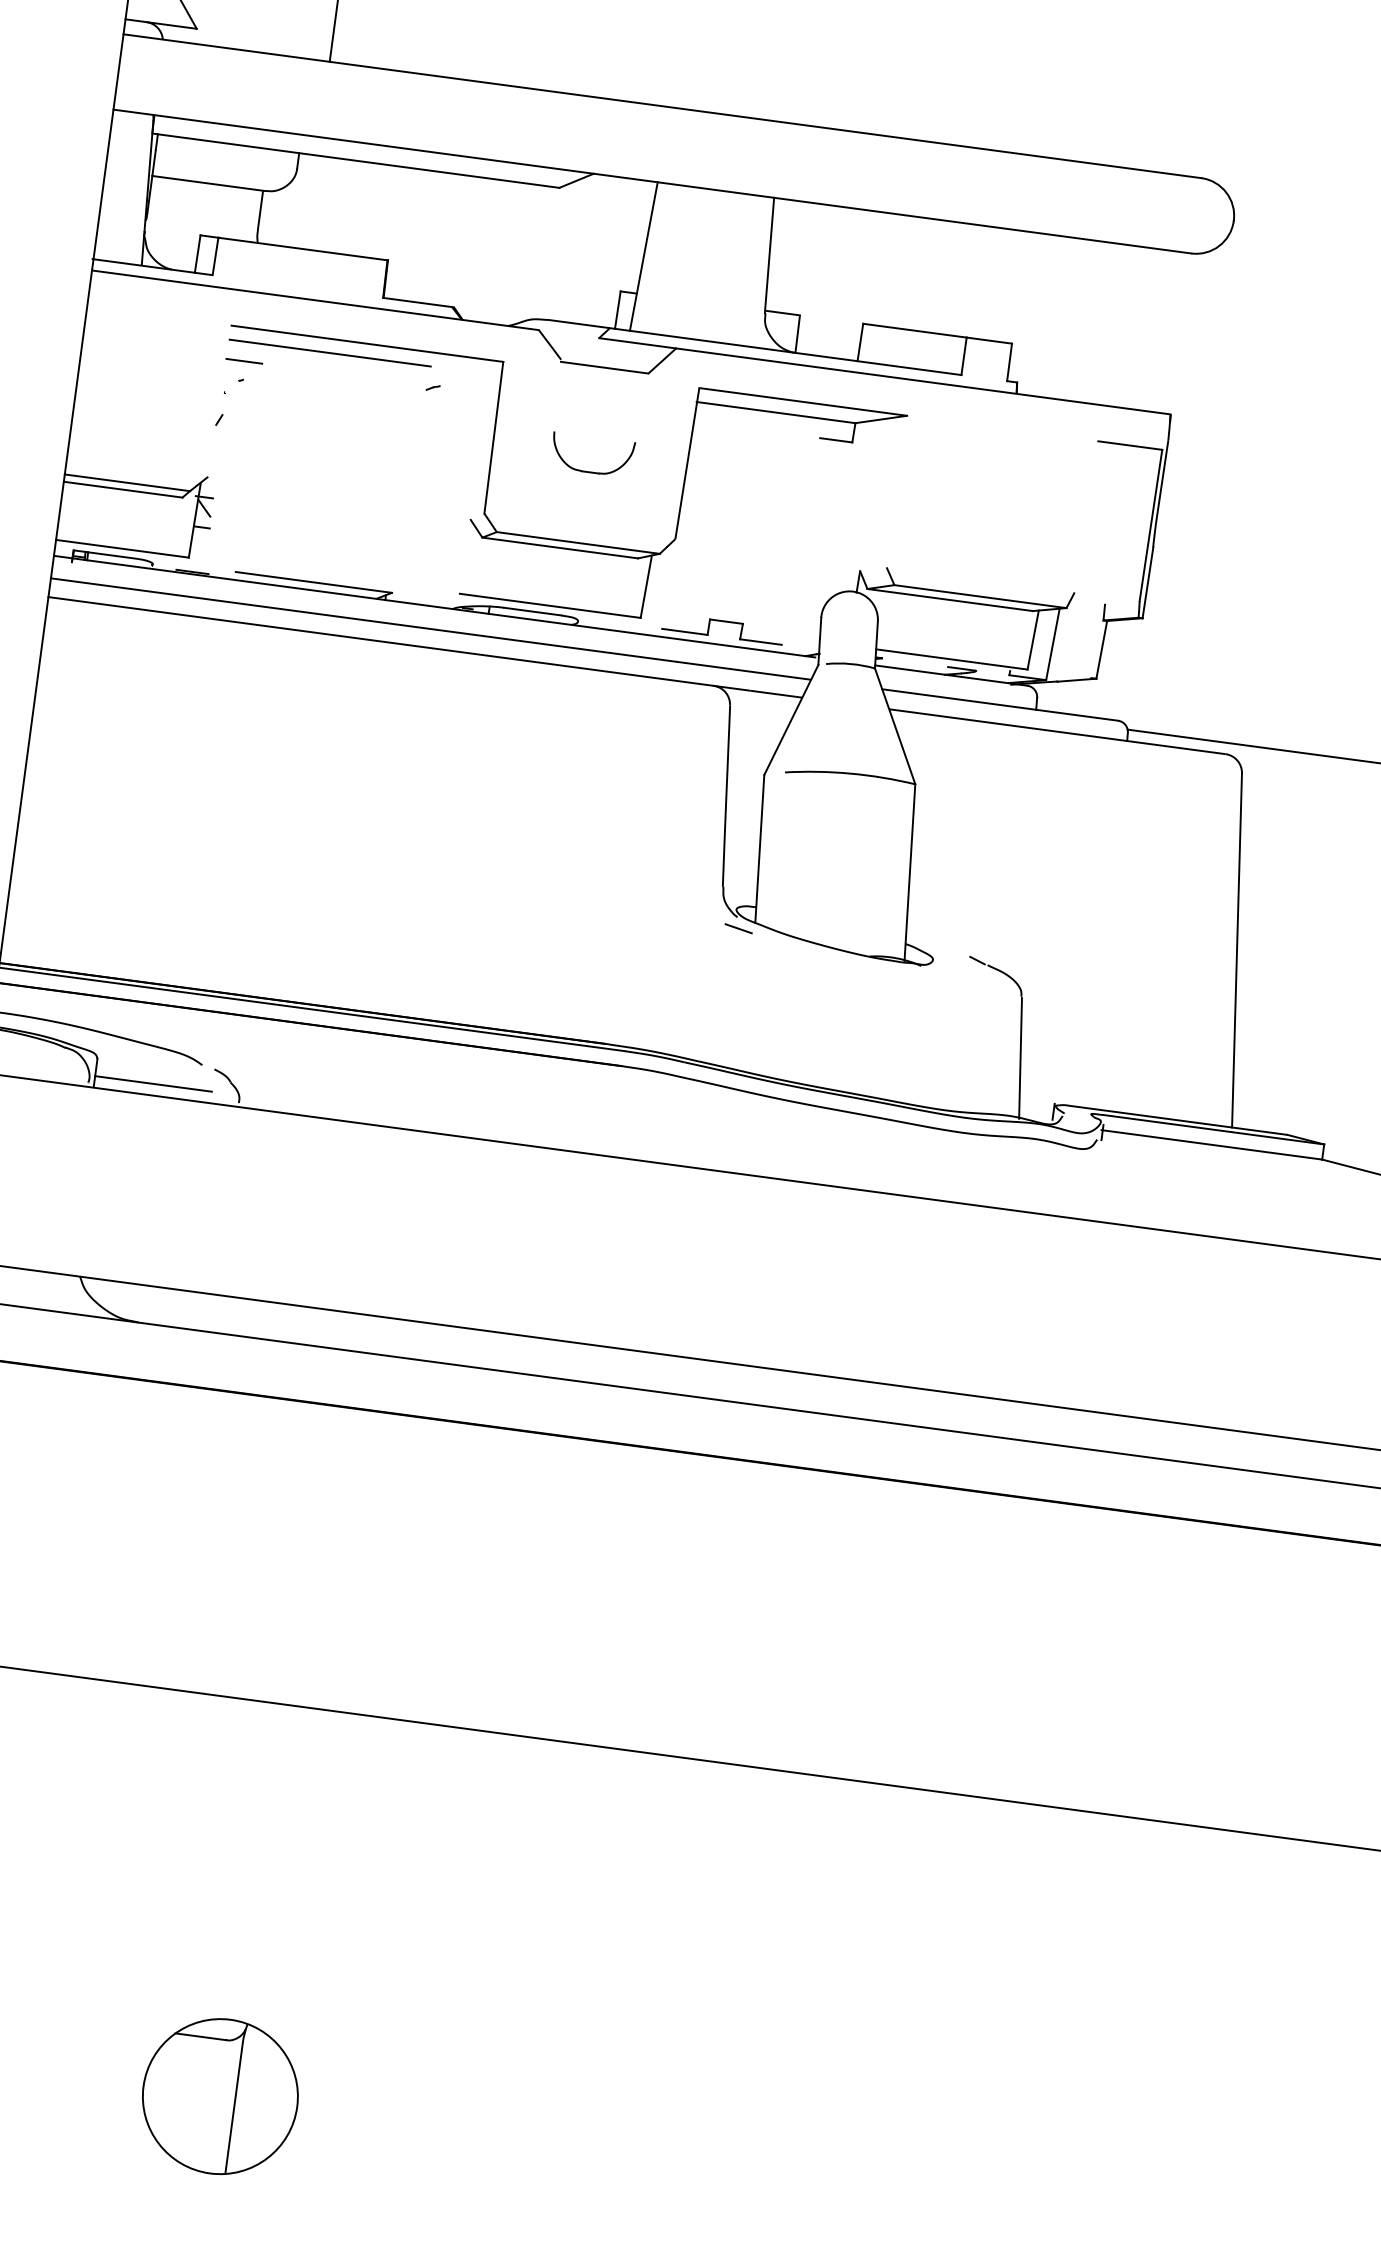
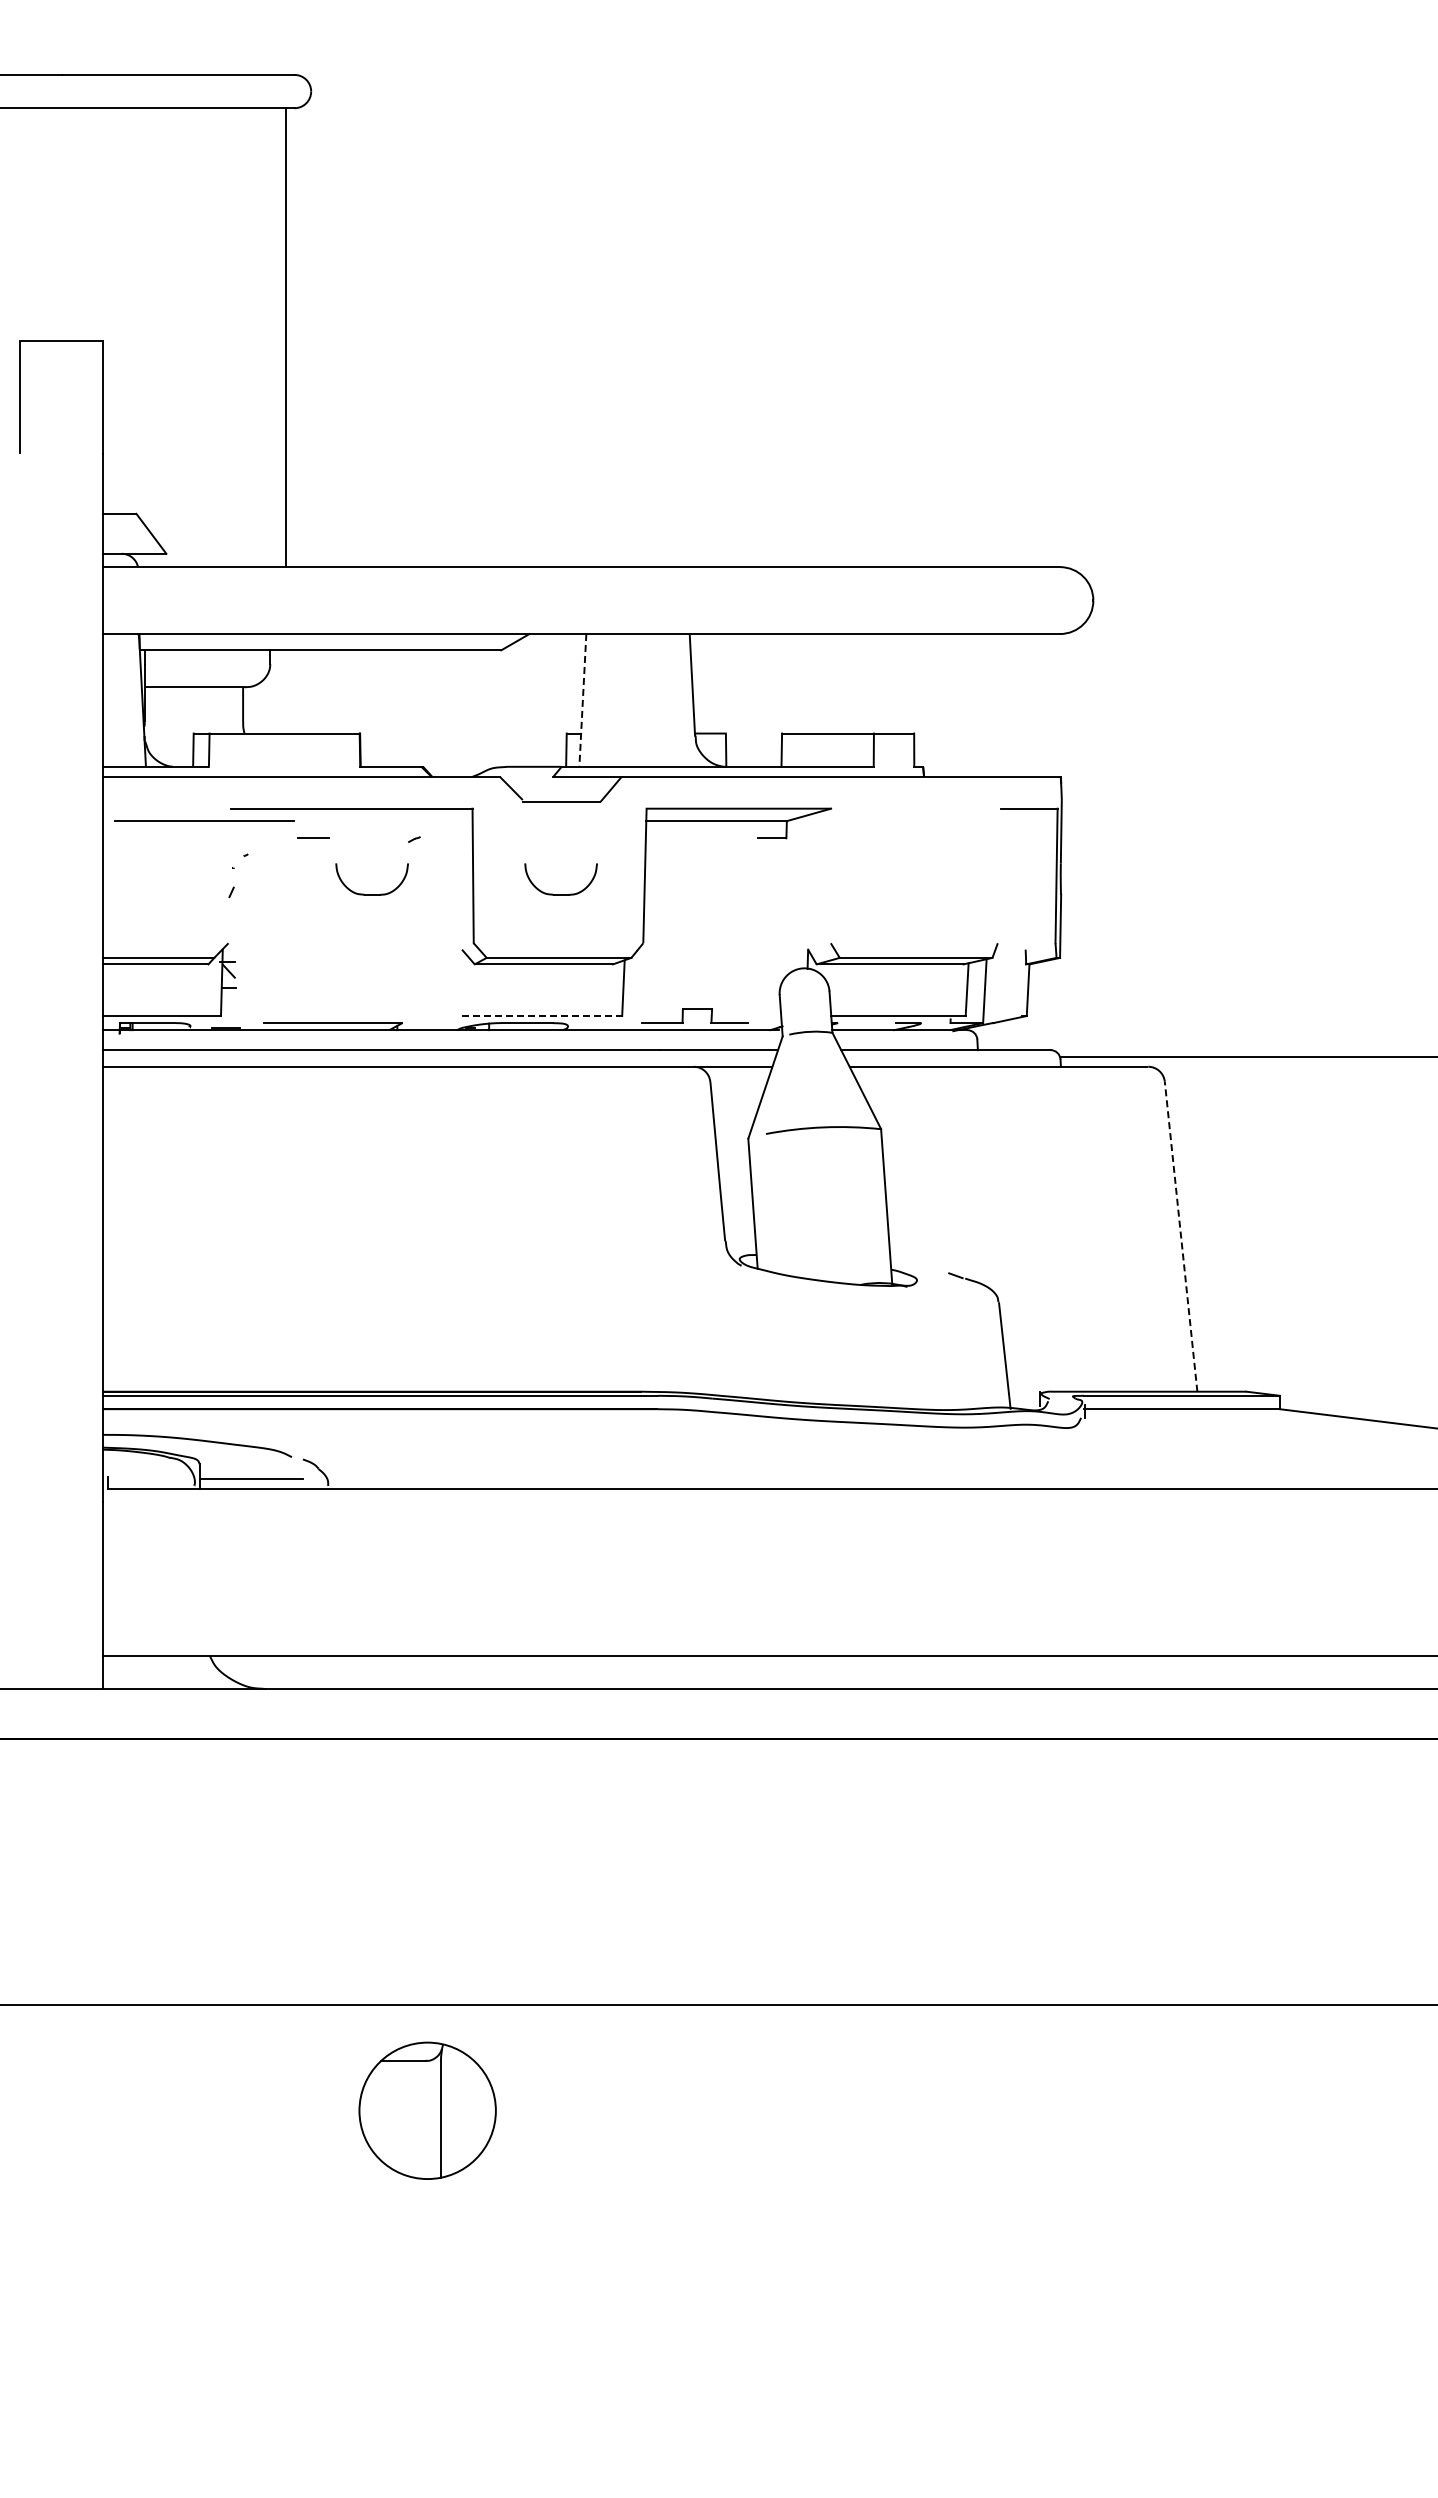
line: (643, 256) -> (582, 700), solid -> dashed
line: (330, 352) -> (204, 820), moved
line: (244, 360) -> (313, 837), moved
part: (376, 443) -> (371, 894), added
line: (550, 606) -> (542, 1016), solid -> dashed
line: (738, 928) -> (743, 1275), removed
line: (1237, 950) -> (1181, 1236), solid -> dashed
part: (220, 2096) -> (427, 2110), moved

